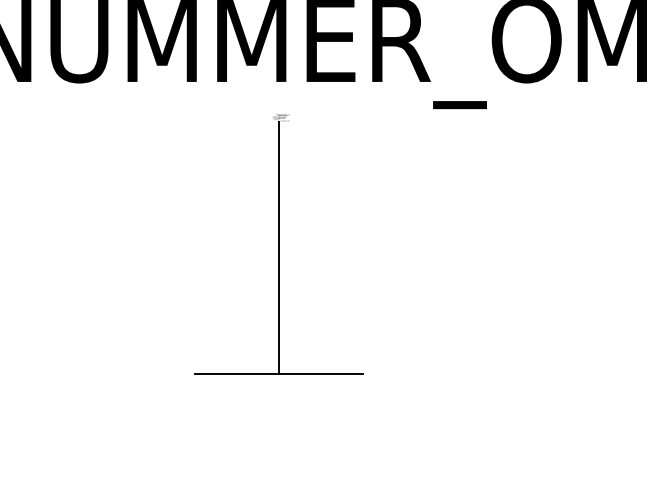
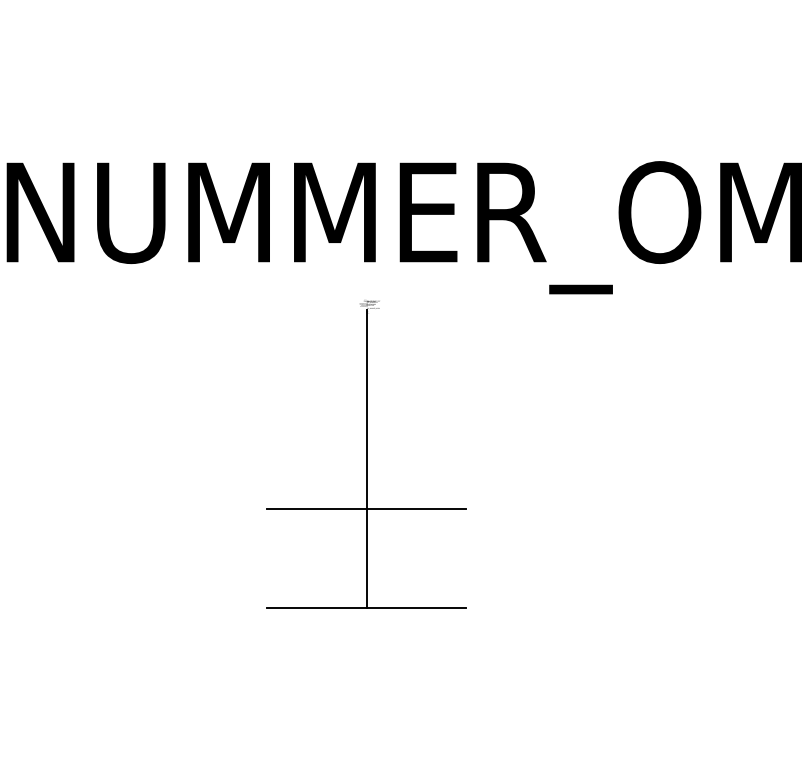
line: (278, 290) -> (366, 508), added

